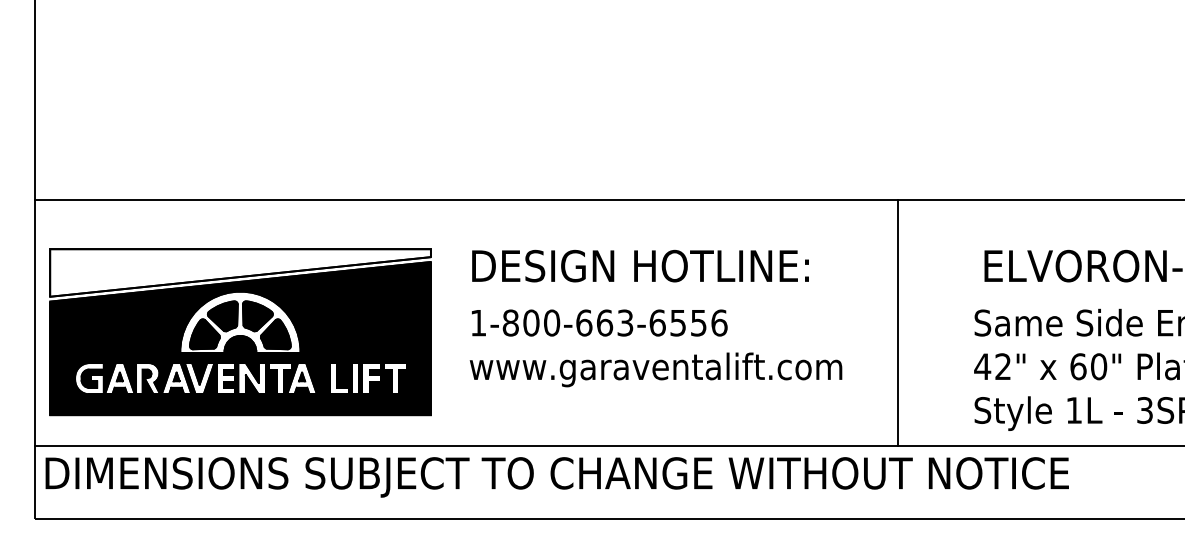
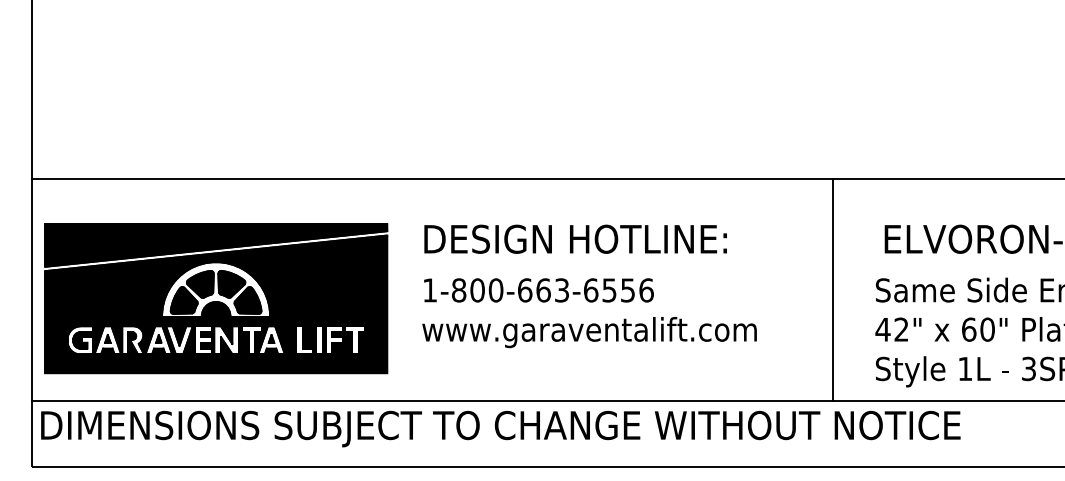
fill: (240, 273) -> (216, 245), added
line: (897, 323) -> (832, 290), moved

